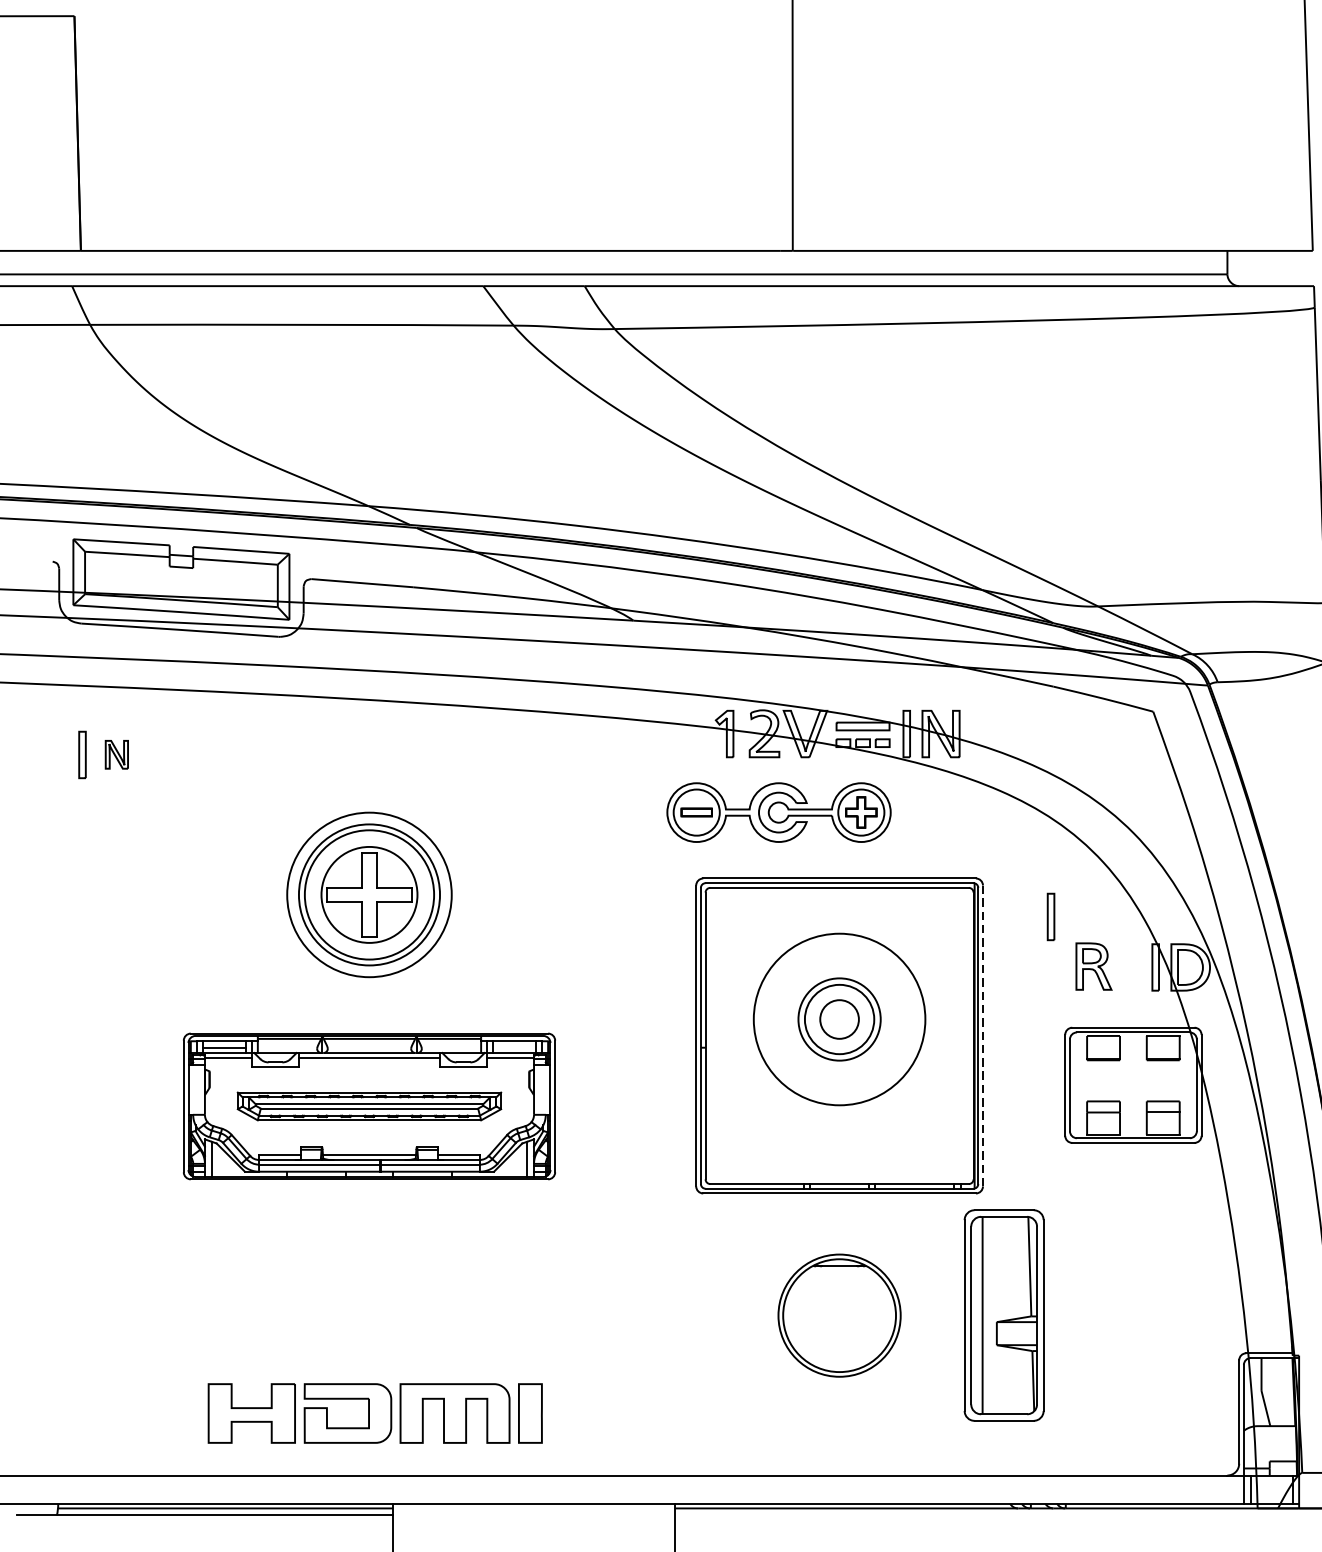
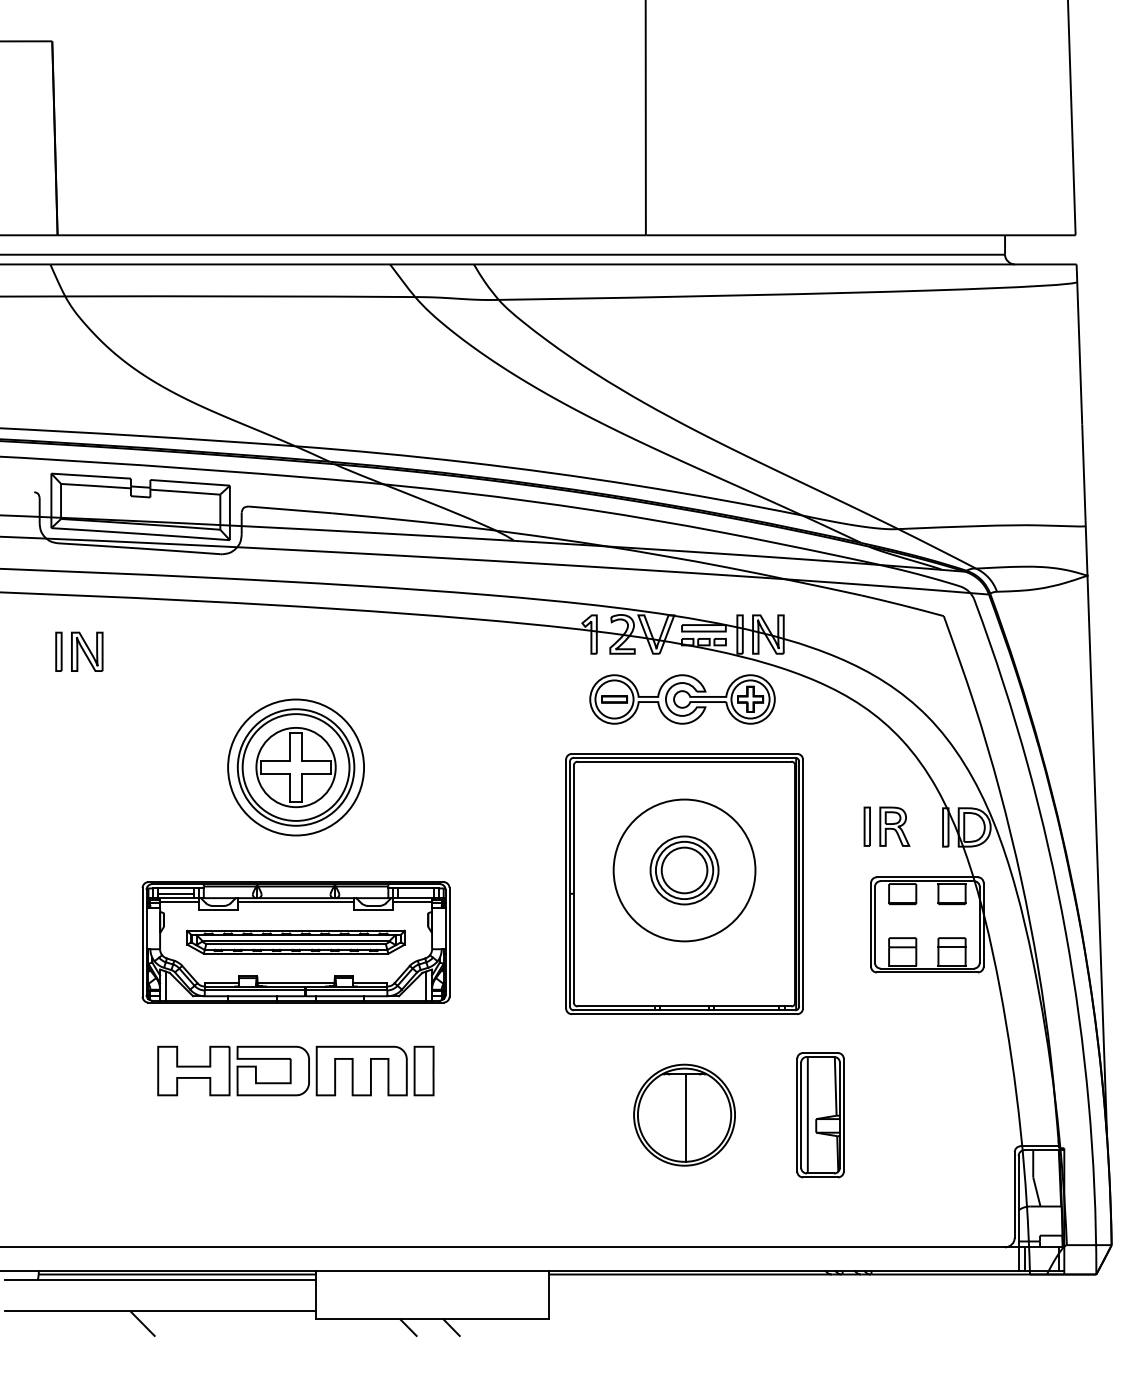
part: (117, 754) -> (87, 651), size x1.67
part: (779, 812) -> (682, 699), moved
part: (1050, 916) -> (866, 826), moved
circle: (839, 1019) -> (684, 870), size x1.43
line: (983, 1035) -> (803, 883), dashed -> solid
part: (1004, 1316) -> (820, 1115), size x0.71
line: (841, 1318) -> (686, 1117), added
part: (374, 1412) -> (295, 1070), moved

